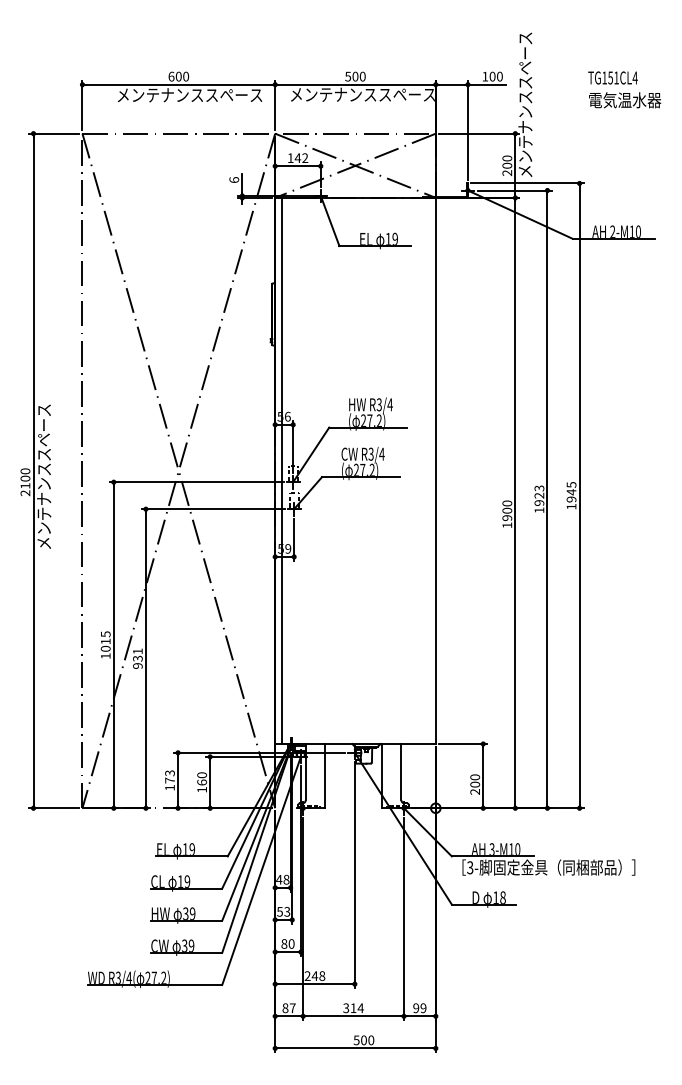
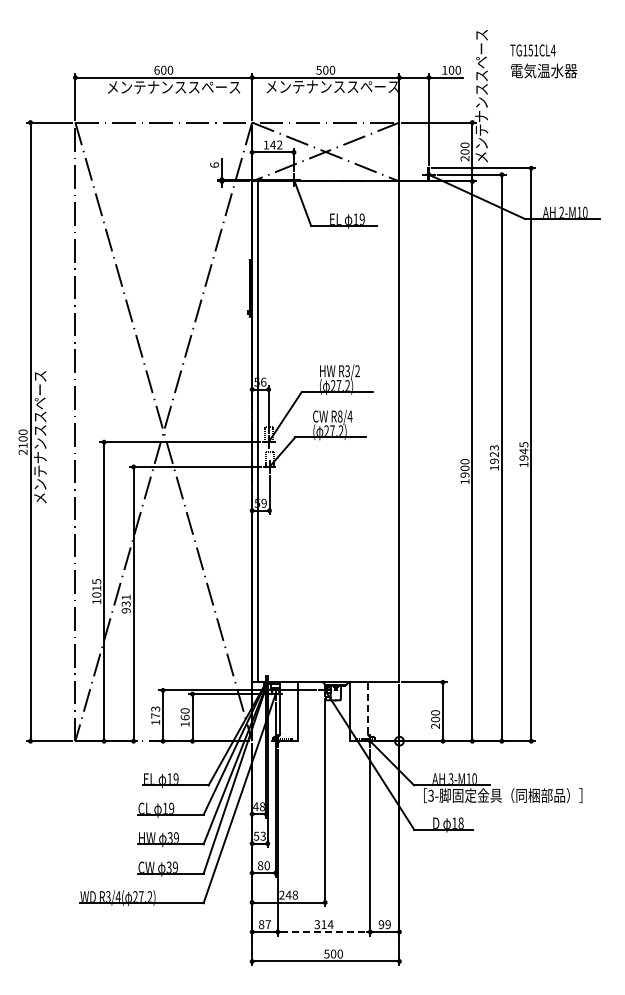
text: (624, 89) -> (543, 61), moved
text: (390, 405) -> (357, 371), R3/4 -> R3/2
text: (370, 453) -> (339, 415), R3/4 -> R8/4
line: (400, 772) -> (367, 708), solid -> dashed
line: (354, 1016) -> (324, 932), solid -> dashed

